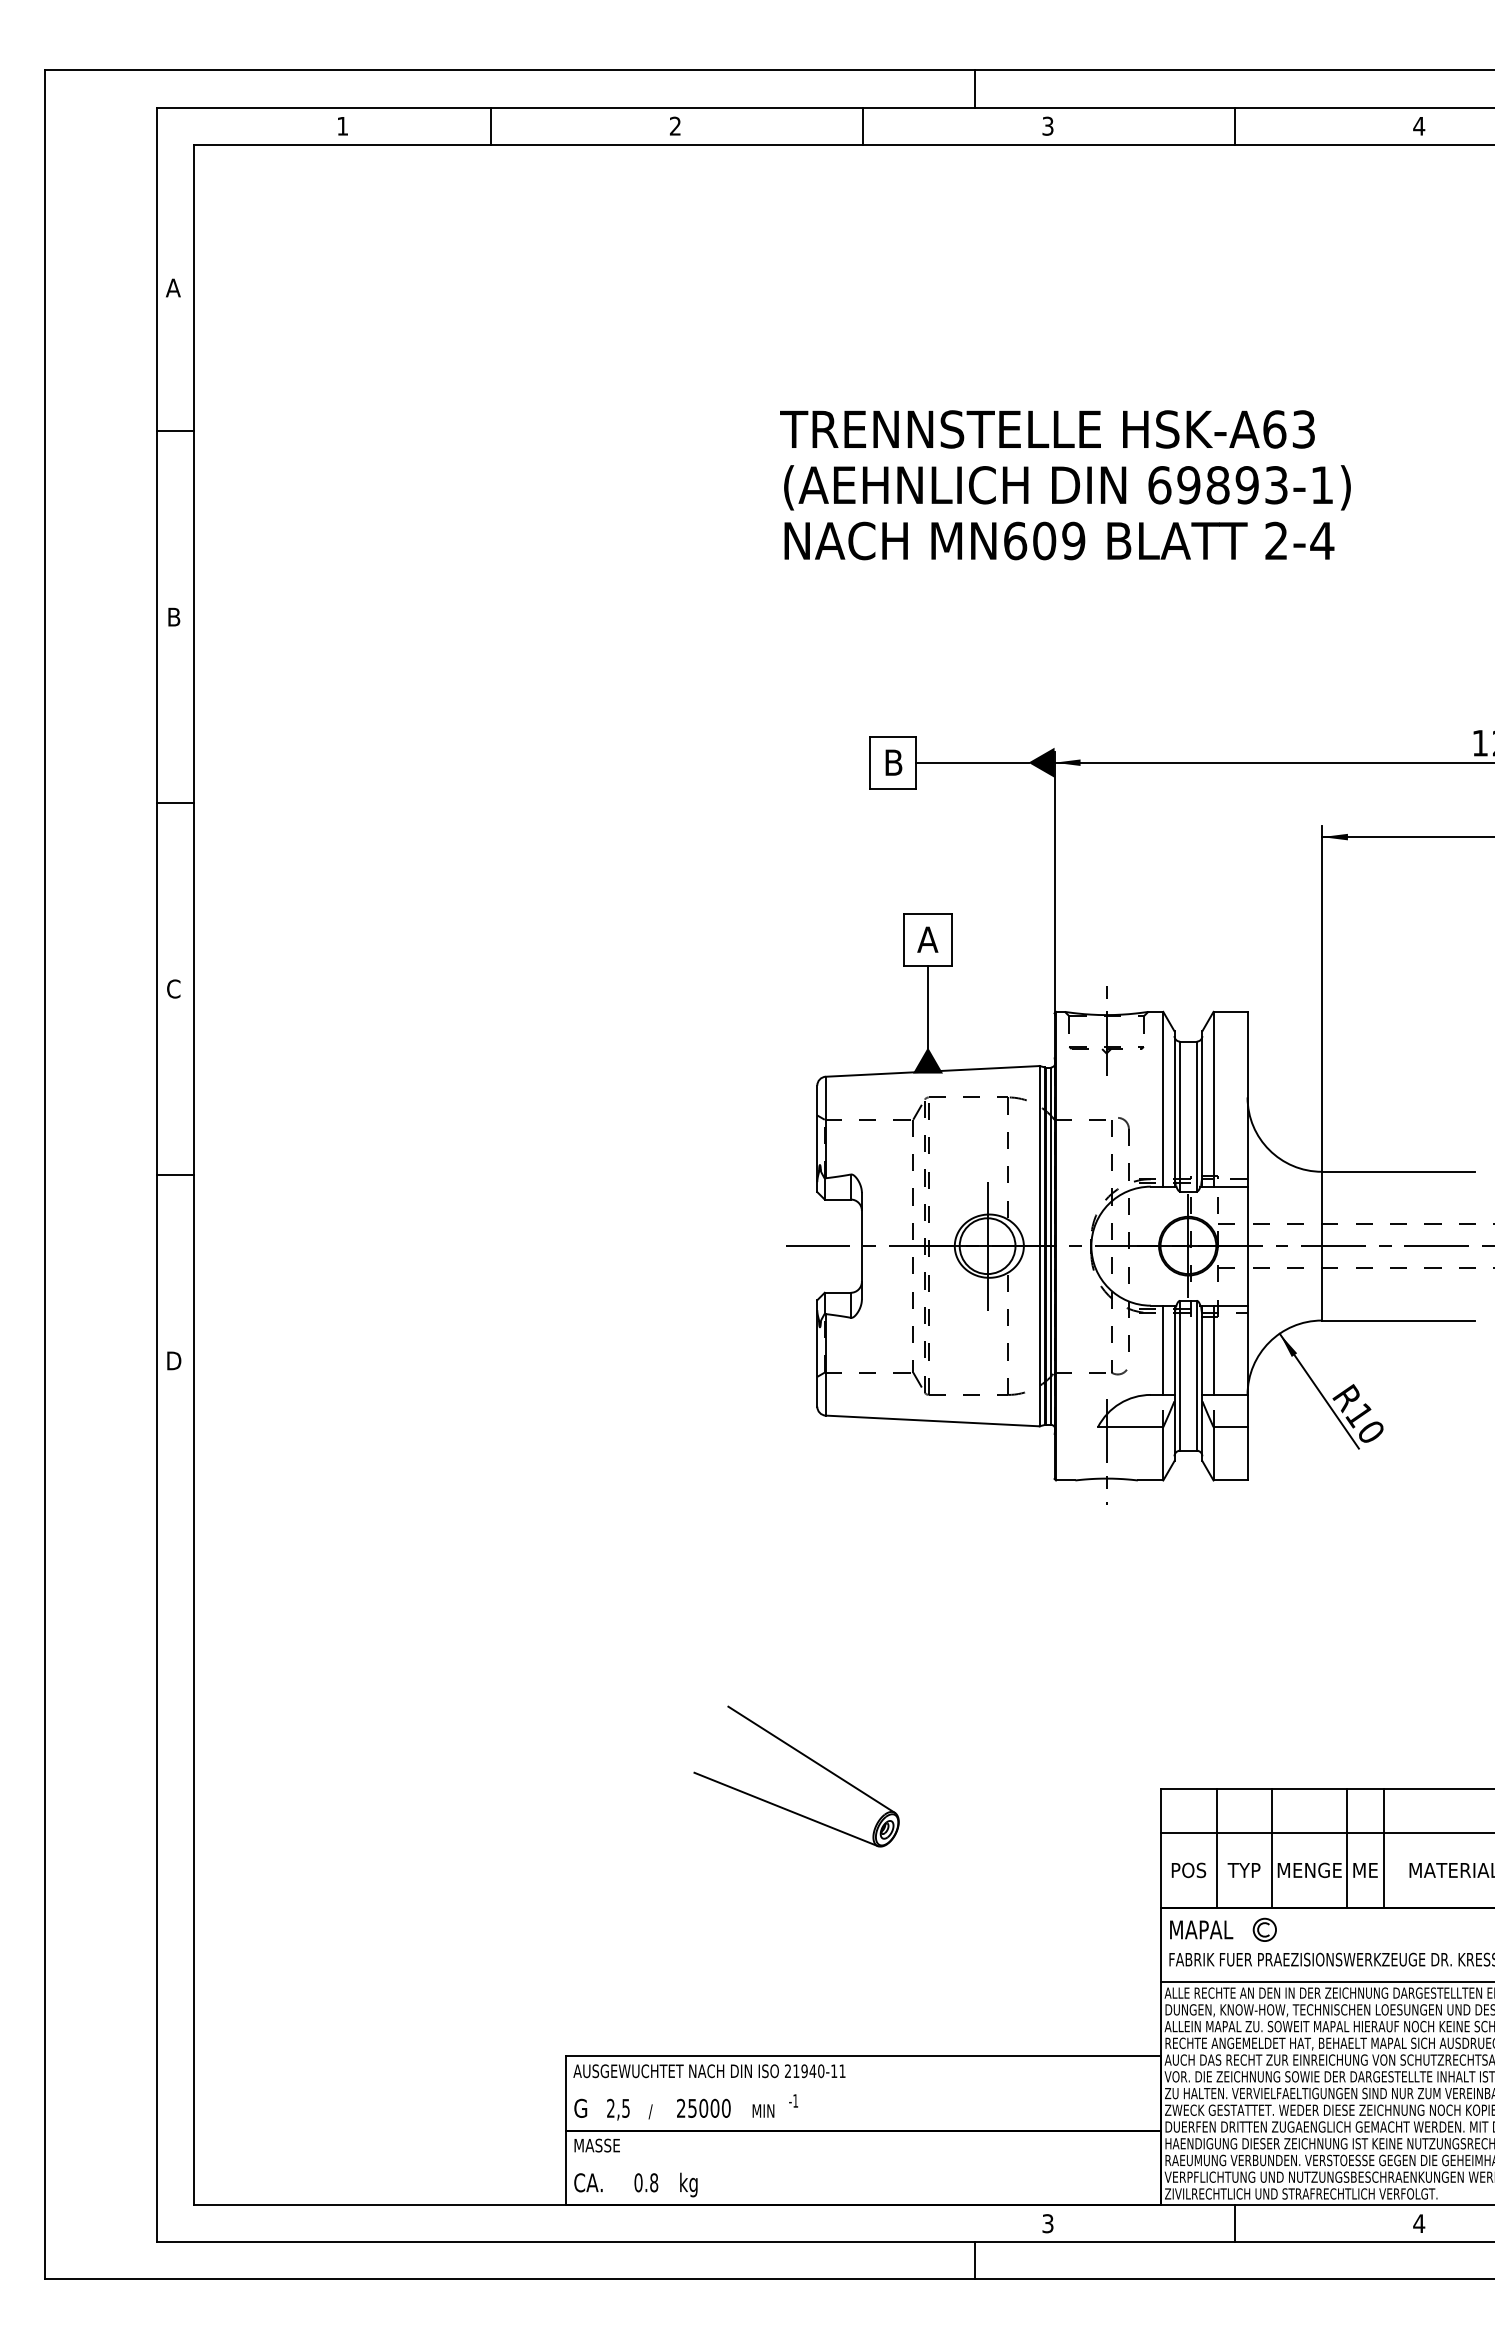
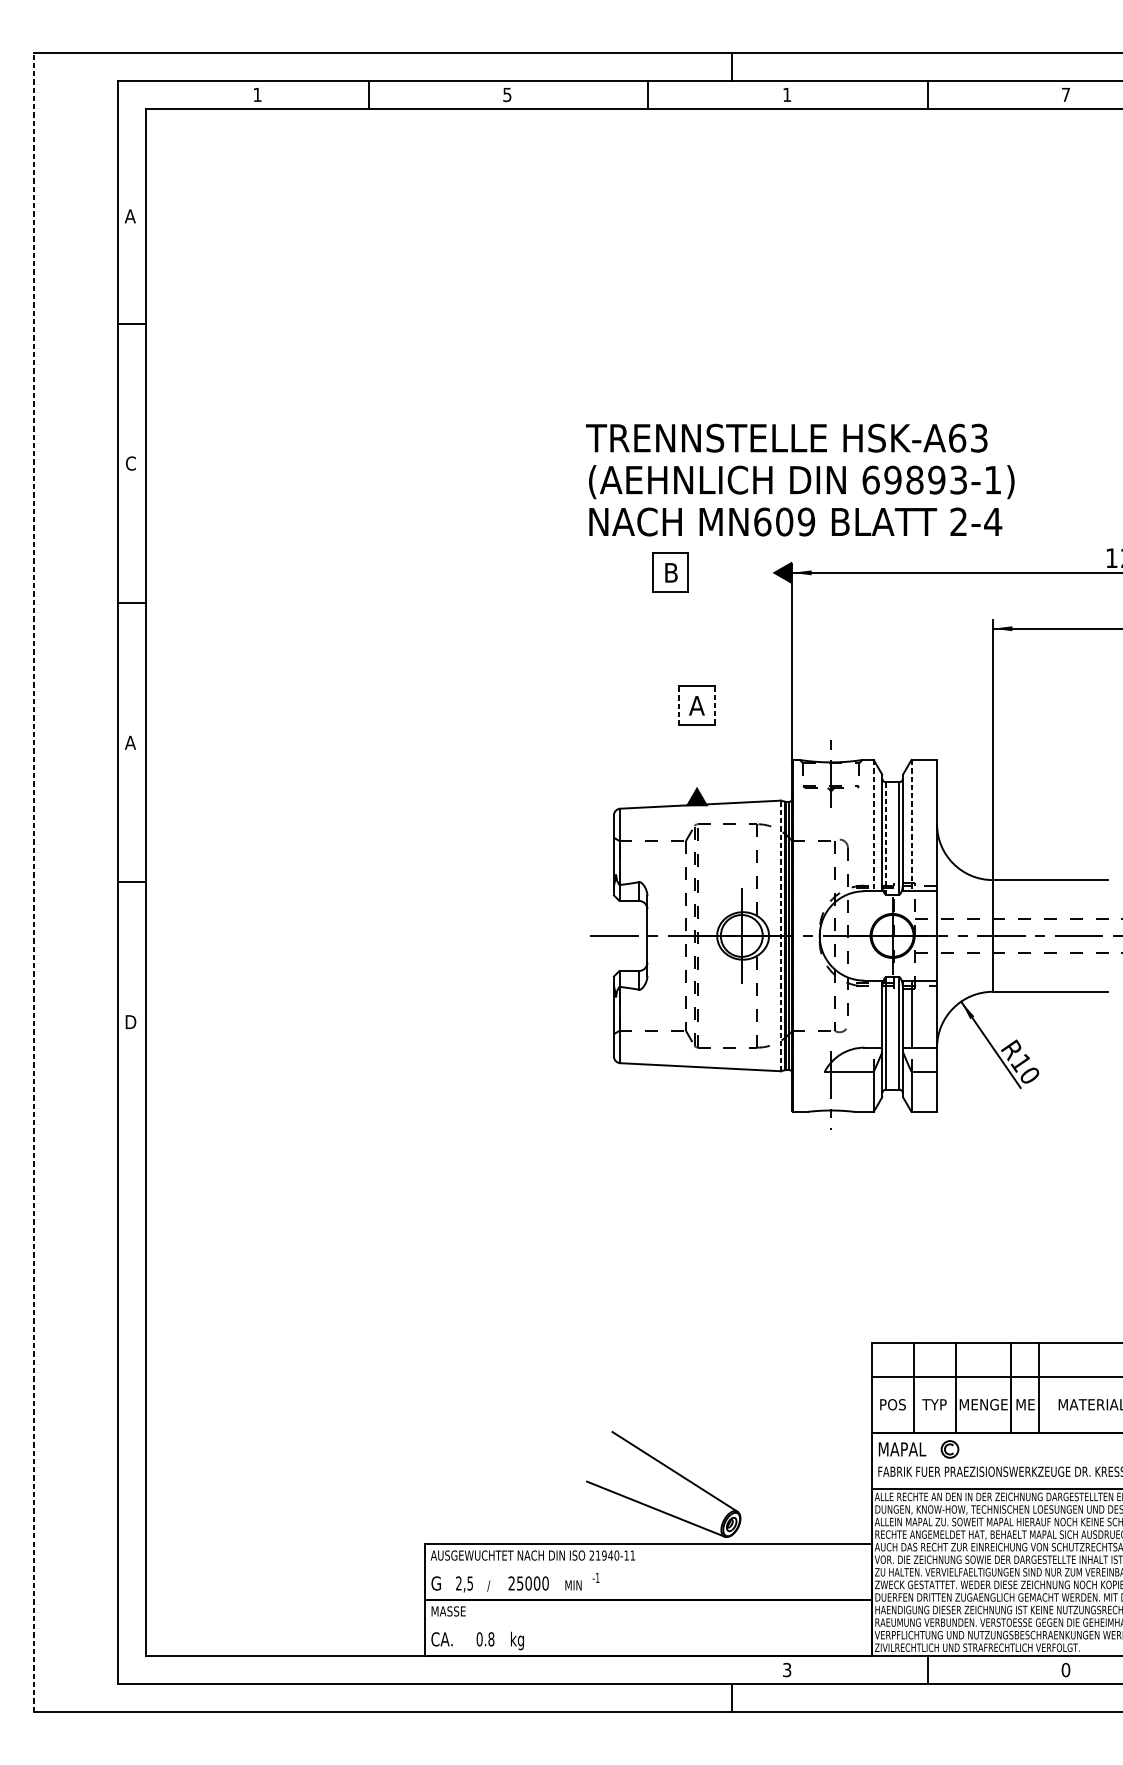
text: (675, 125) -> (507, 94), 2 -> 5
text: (1047, 125) -> (786, 94), 3 -> 1
text: (1419, 126) -> (1066, 95), 4 -> 7
text: (1065, 485) -> (800, 480), moved
text: (173, 616) -> (130, 463), B -> C
line: (972, 762) -> (730, 572), removed
line: (903, 939) -> (678, 705), solid -> dashed
line: (952, 940) -> (715, 706), solid -> dashed
text: (173, 988) -> (130, 742), C -> A
line: (928, 1006) -> (697, 755), removed
line: (1163, 1099) -> (873, 825), solid -> dashed
line: (1213, 1099) -> (911, 825), solid -> dashed
line: (1180, 1116) -> (886, 838), solid -> dashed
line: (45, 1174) -> (34, 882), solid -> dashed
line: (1039, 1245) -> (780, 935), solid -> dashed
line: (1163, 1349) -> (873, 1013), removed
part: (807, 1758) -> (671, 1470), moved
text: (1419, 2223) -> (1066, 1669), 4 -> 0

